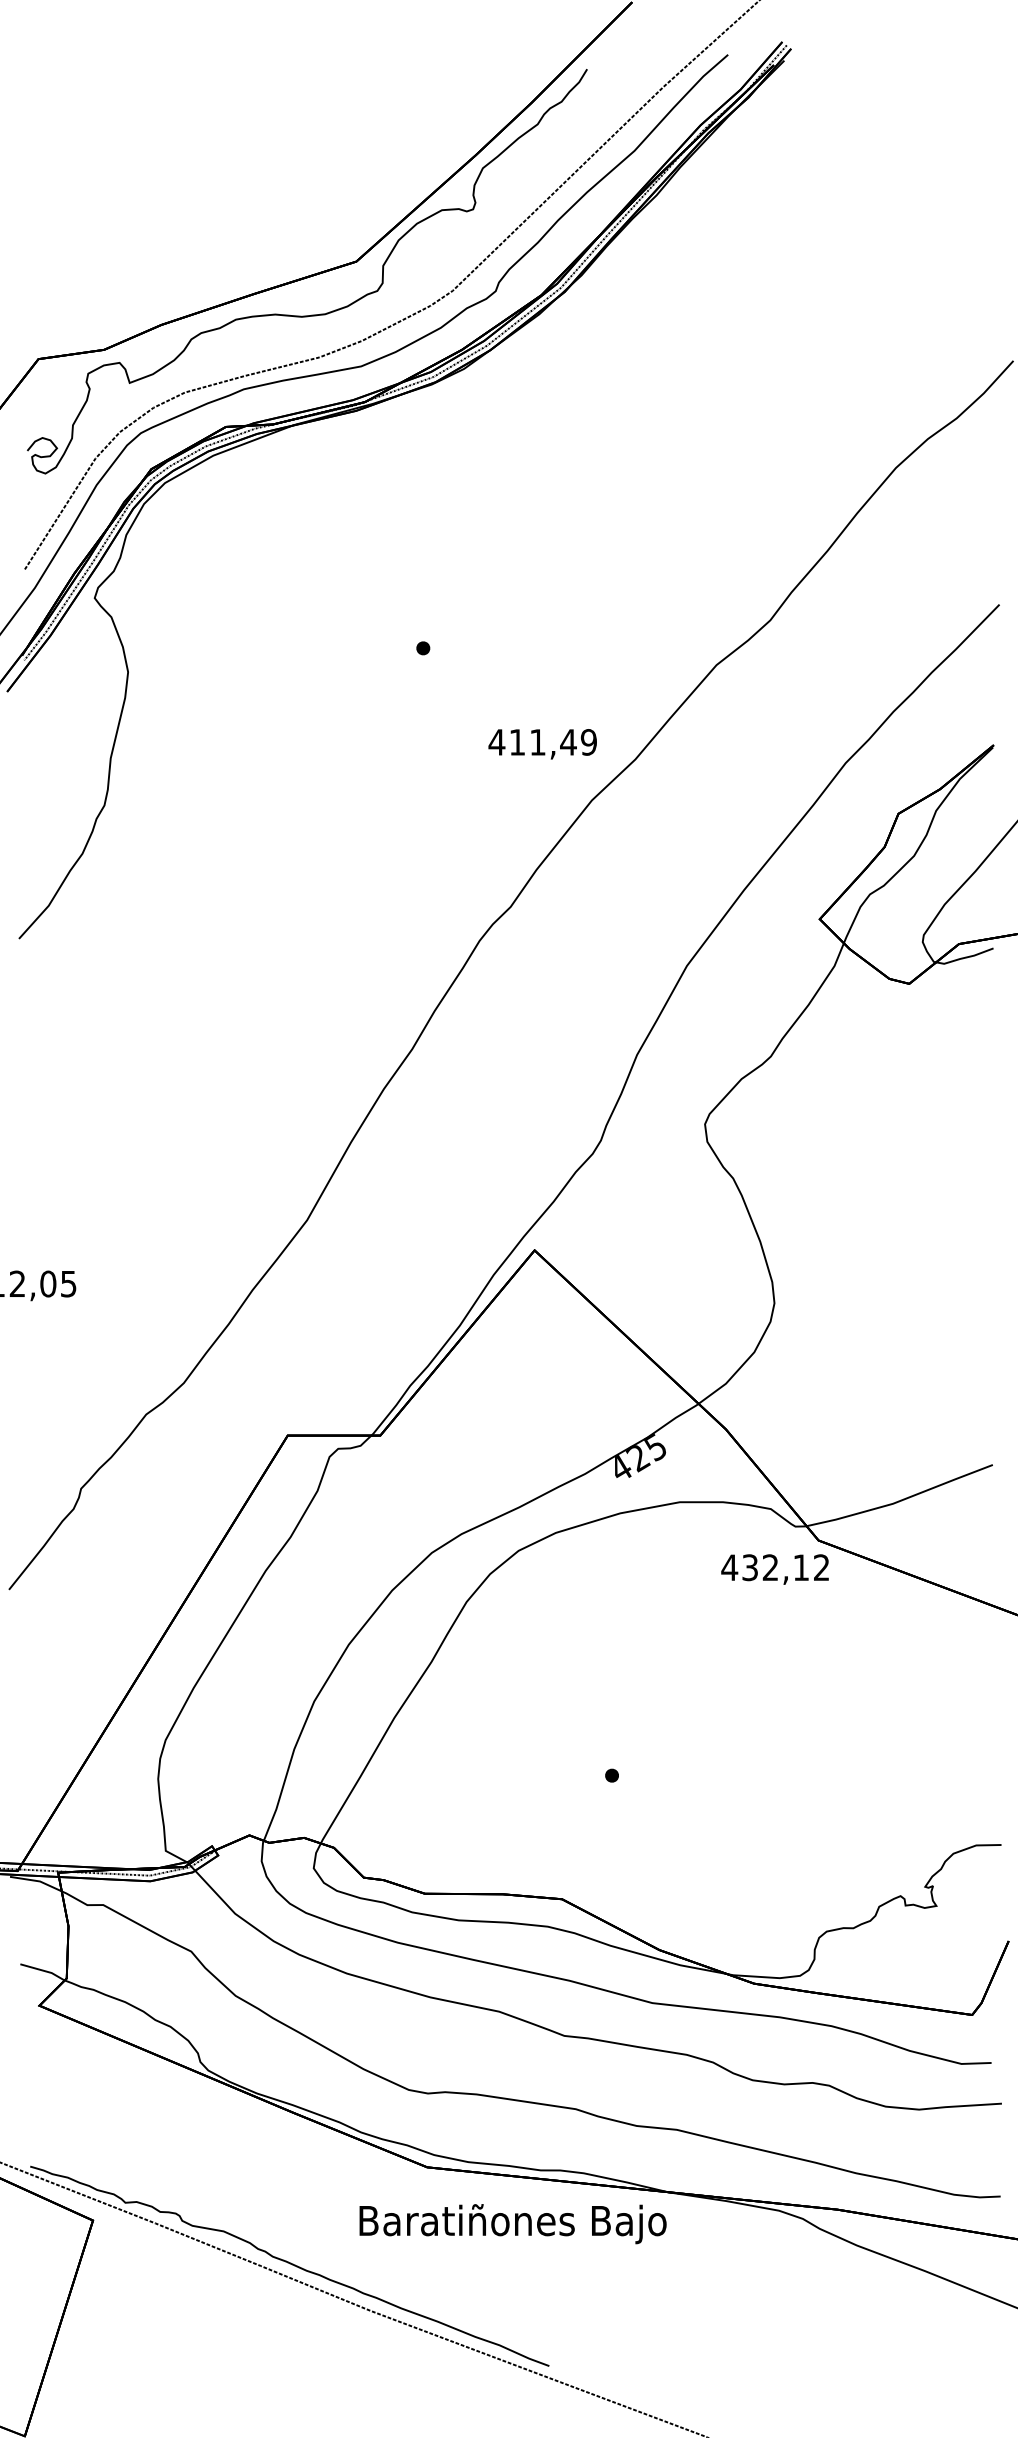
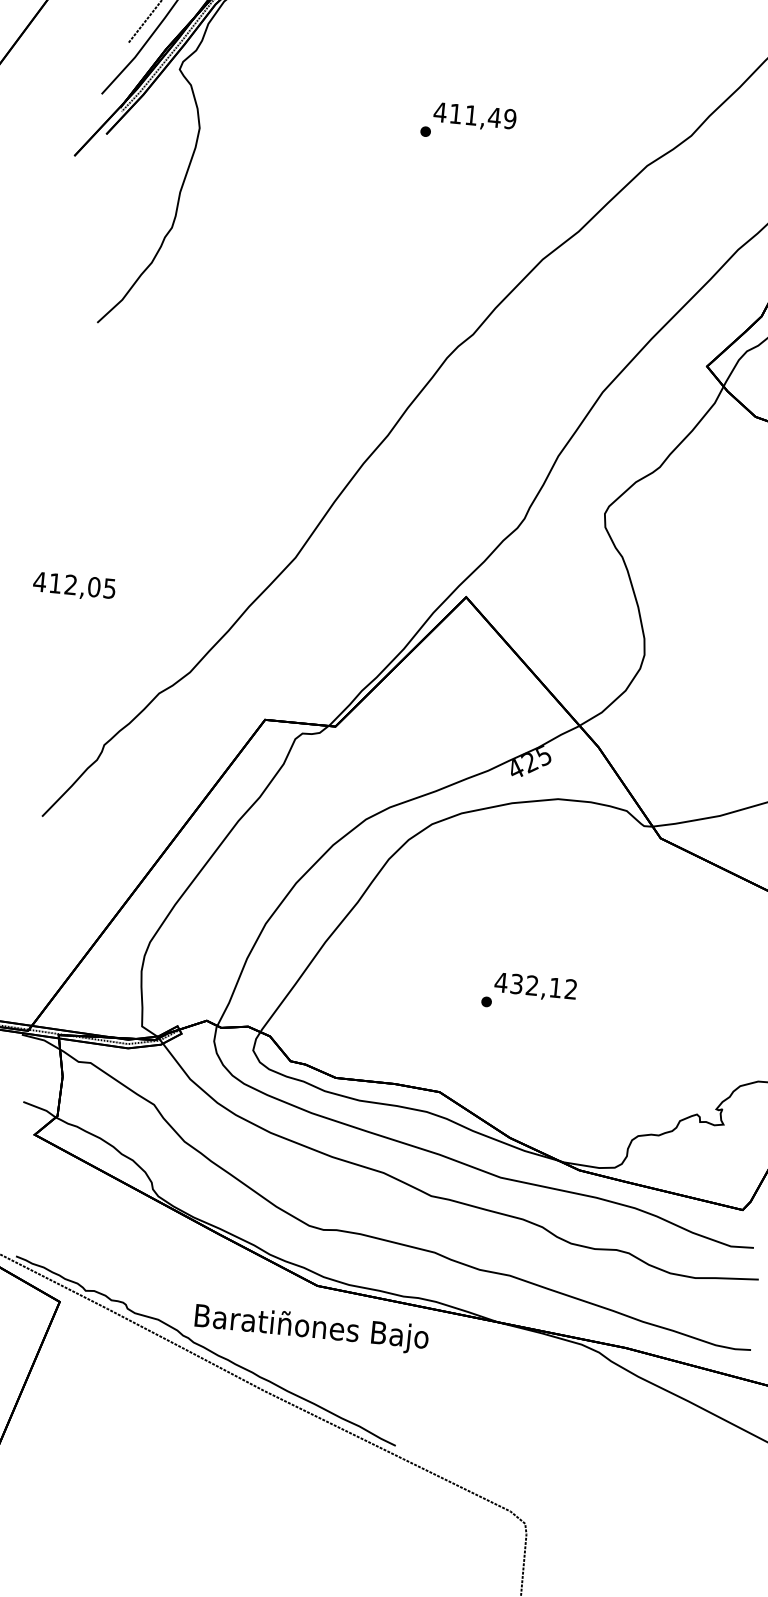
text: (542, 744) -> (474, 117), moved
text: (774, 1569) -> (535, 987), moved
text: (512, 2224) -> (311, 1329), moved

